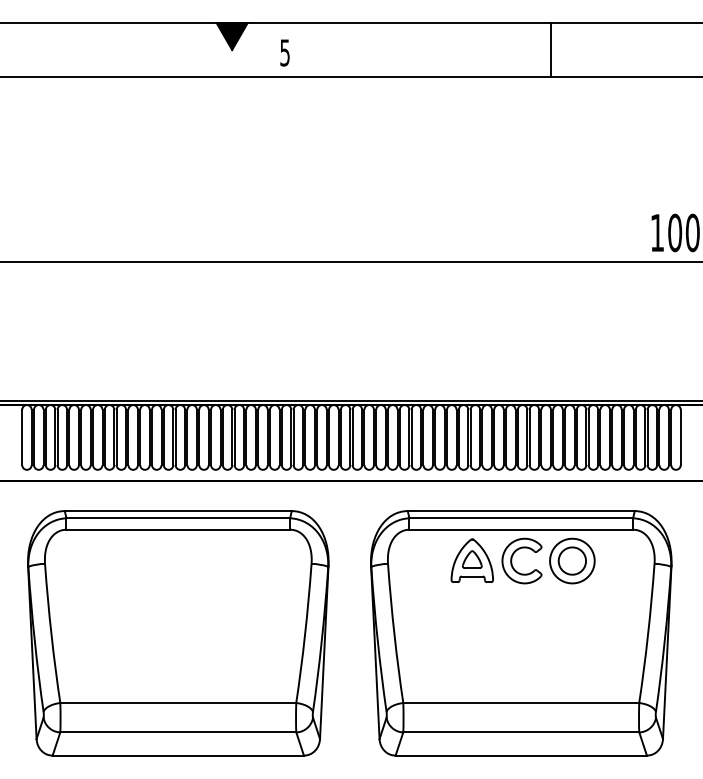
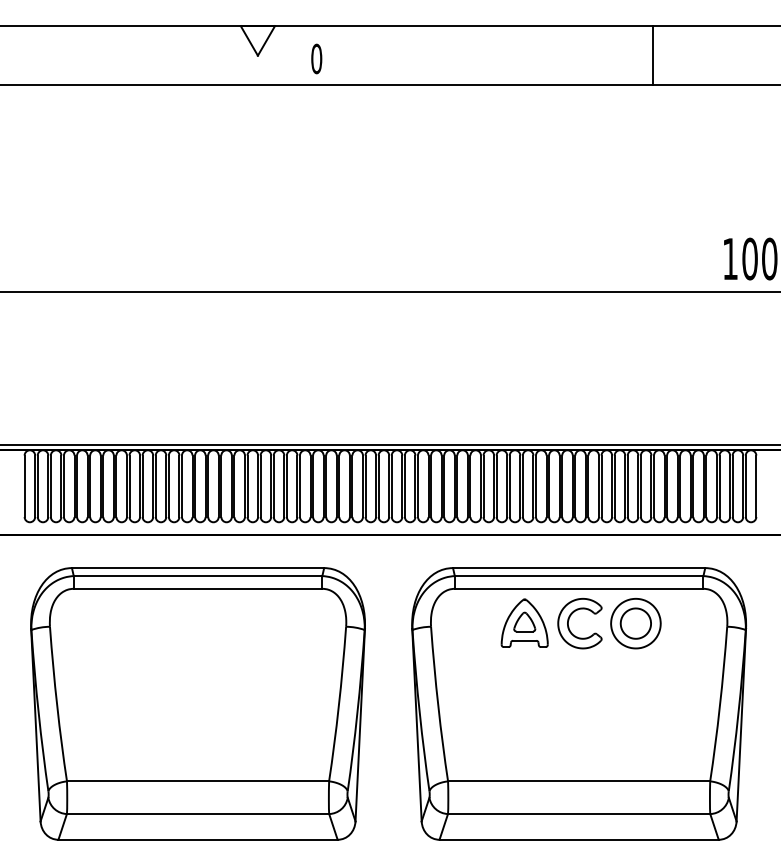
fill: (231, 36) -> (257, 40), removed
line: (551, 49) -> (653, 55), moved
text: (285, 52) -> (317, 58), 5 -> 0

